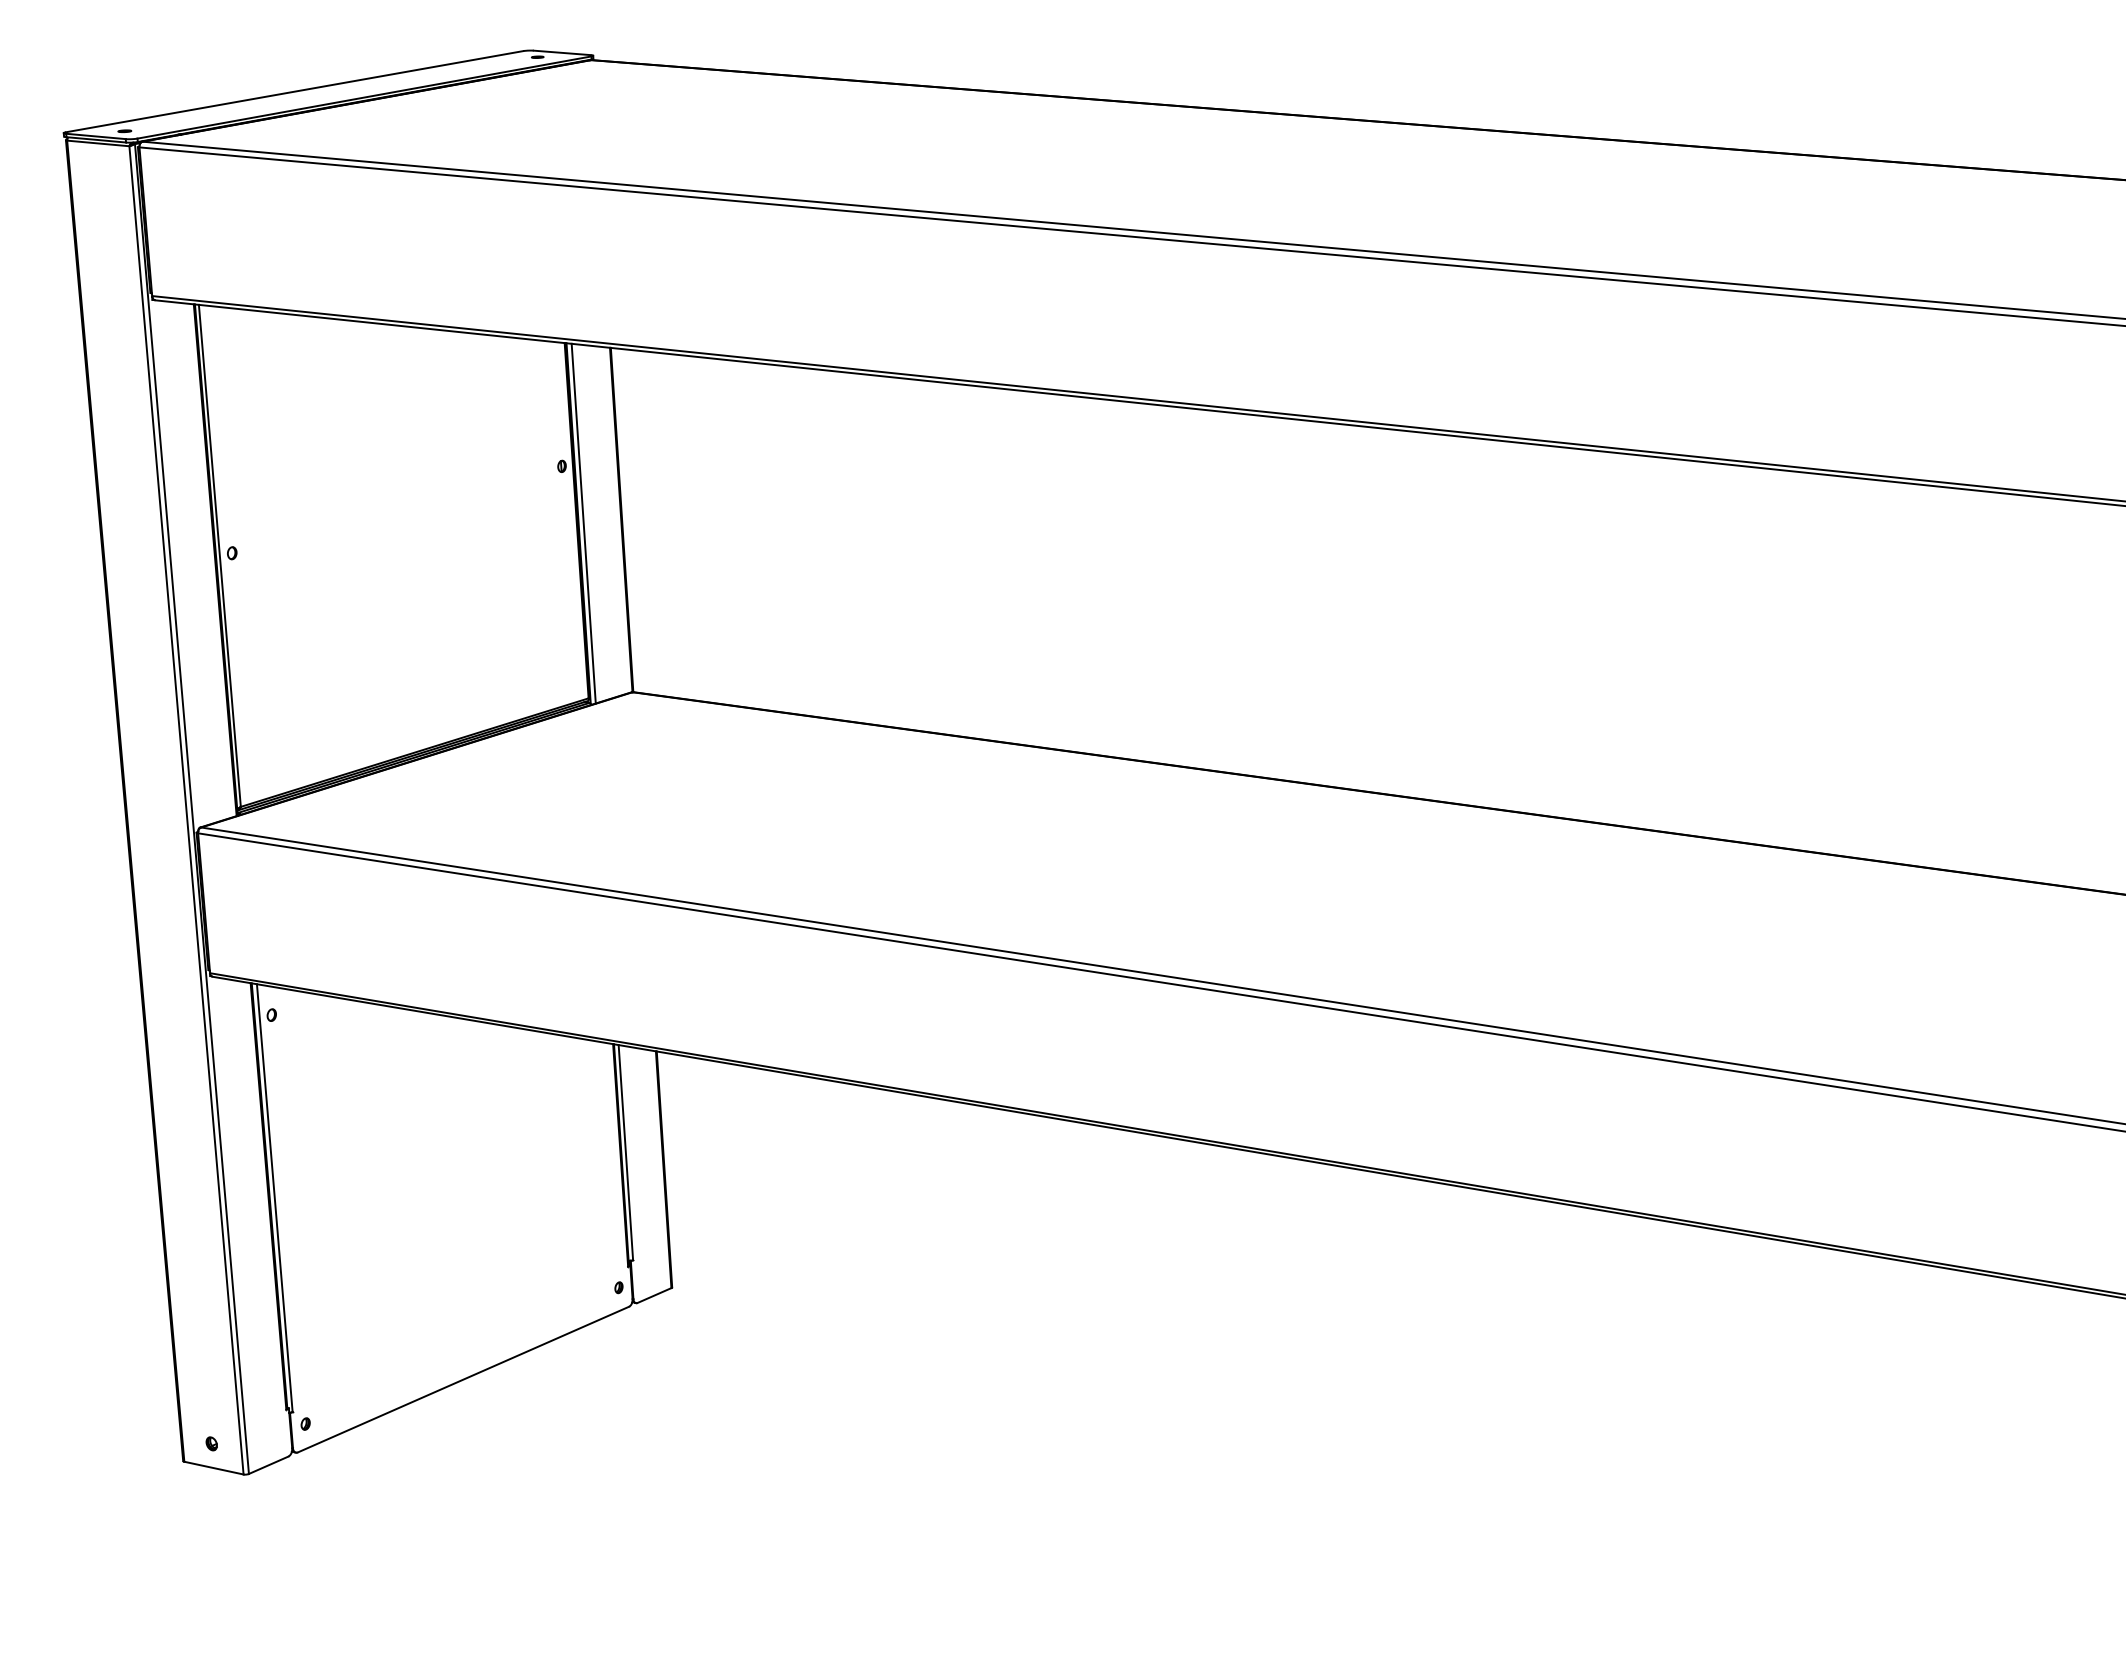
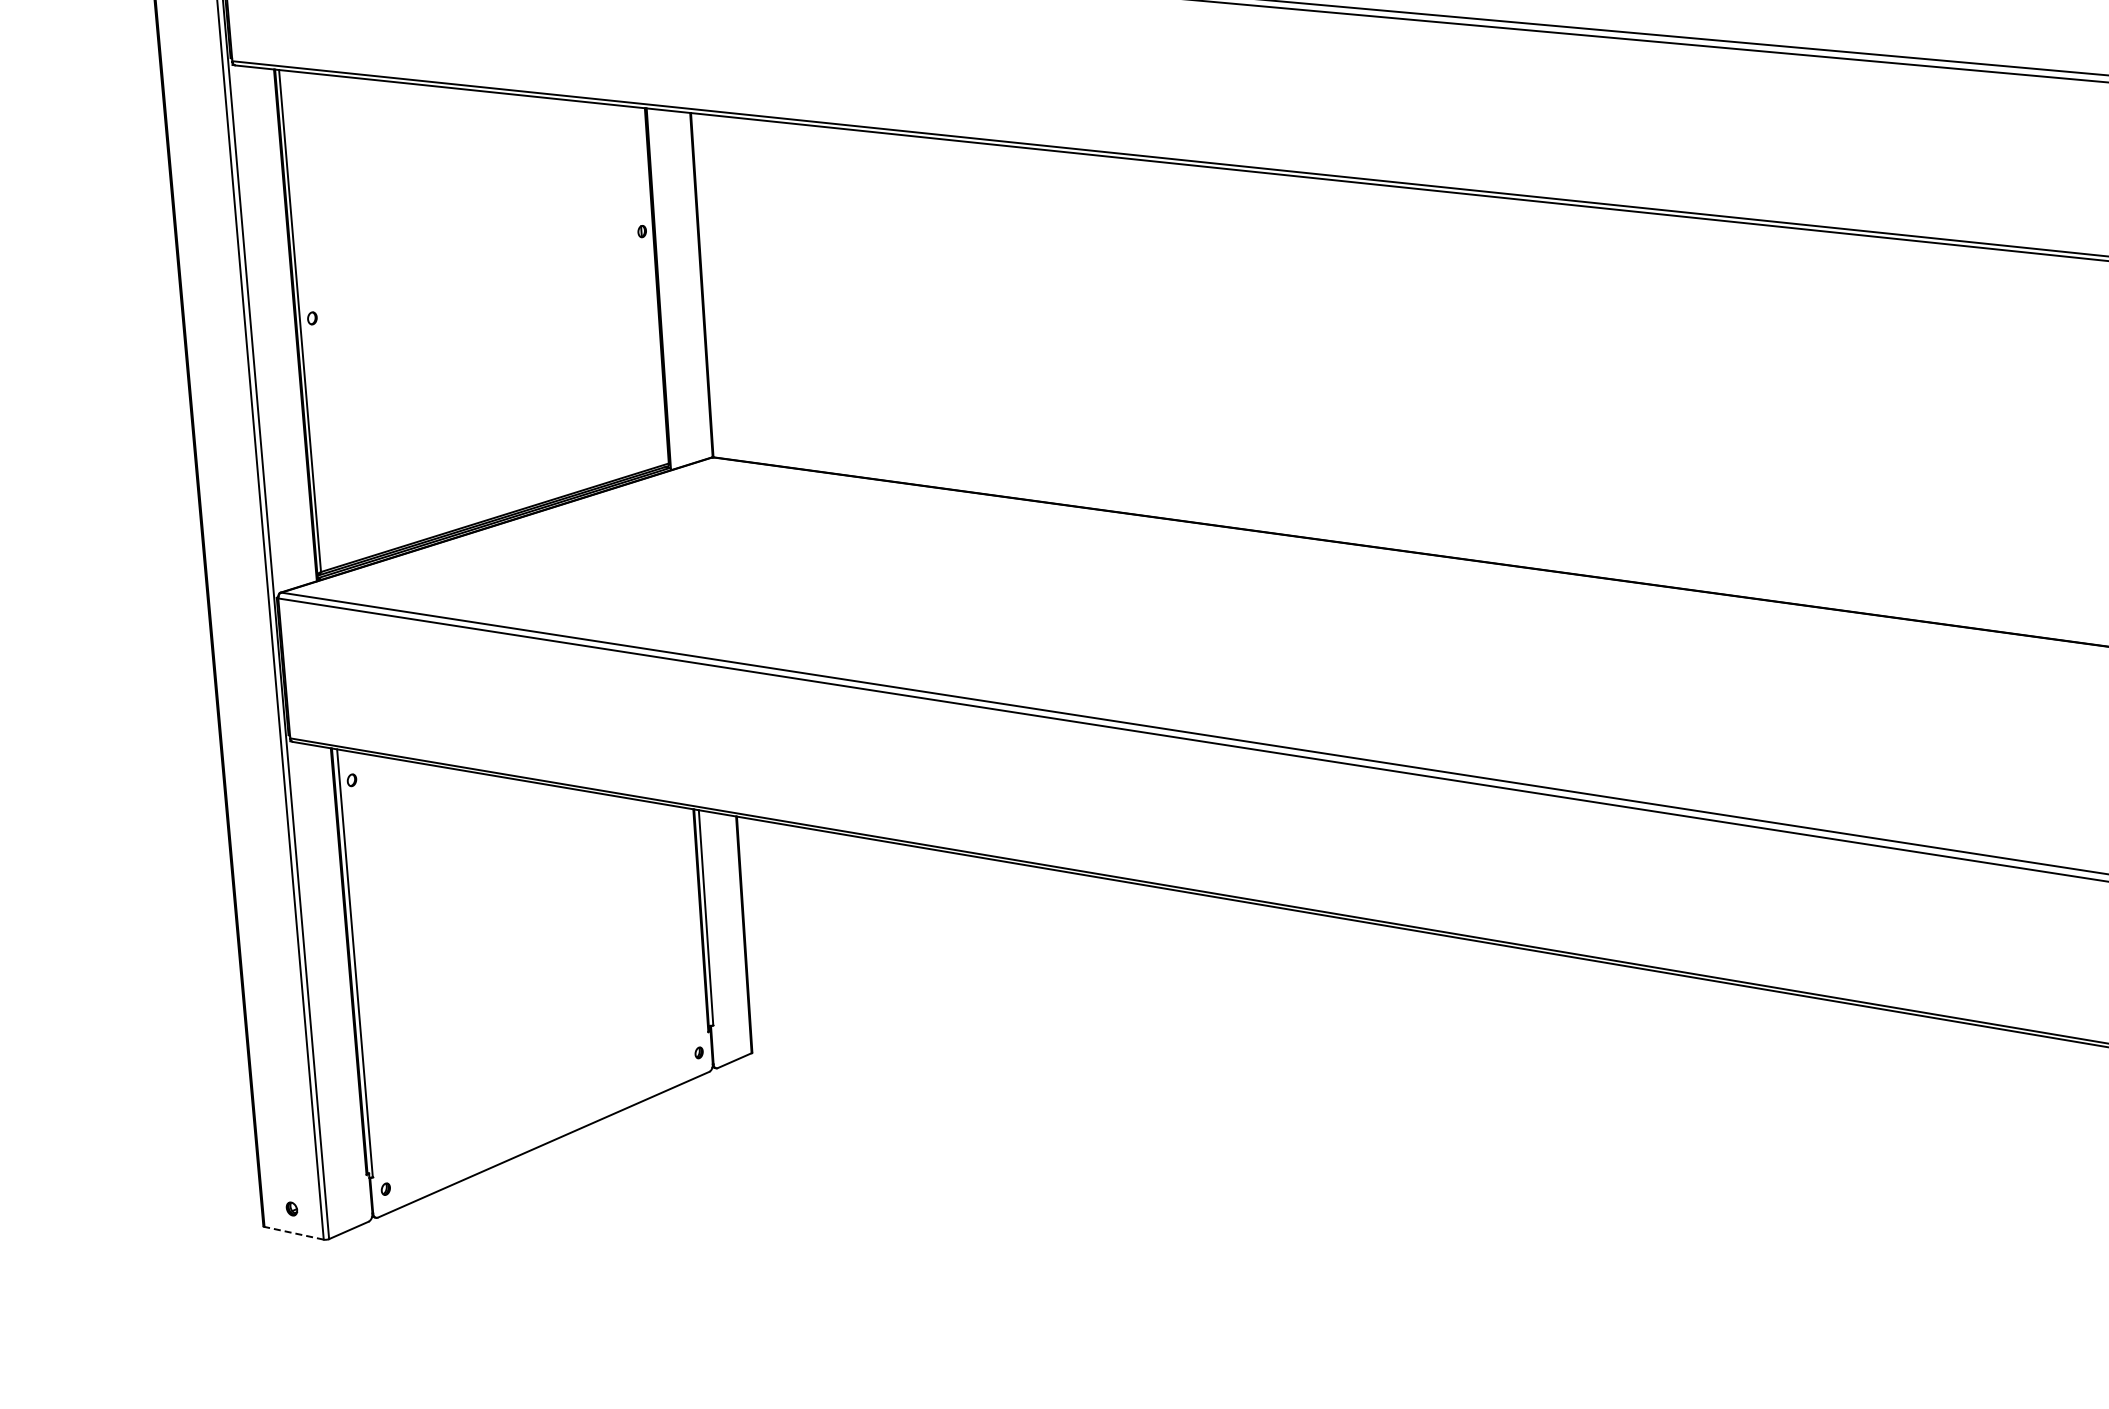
line: (583, 523) -> (663, 288), removed
line: (213, 1468) -> (293, 1233), solid -> dashed

